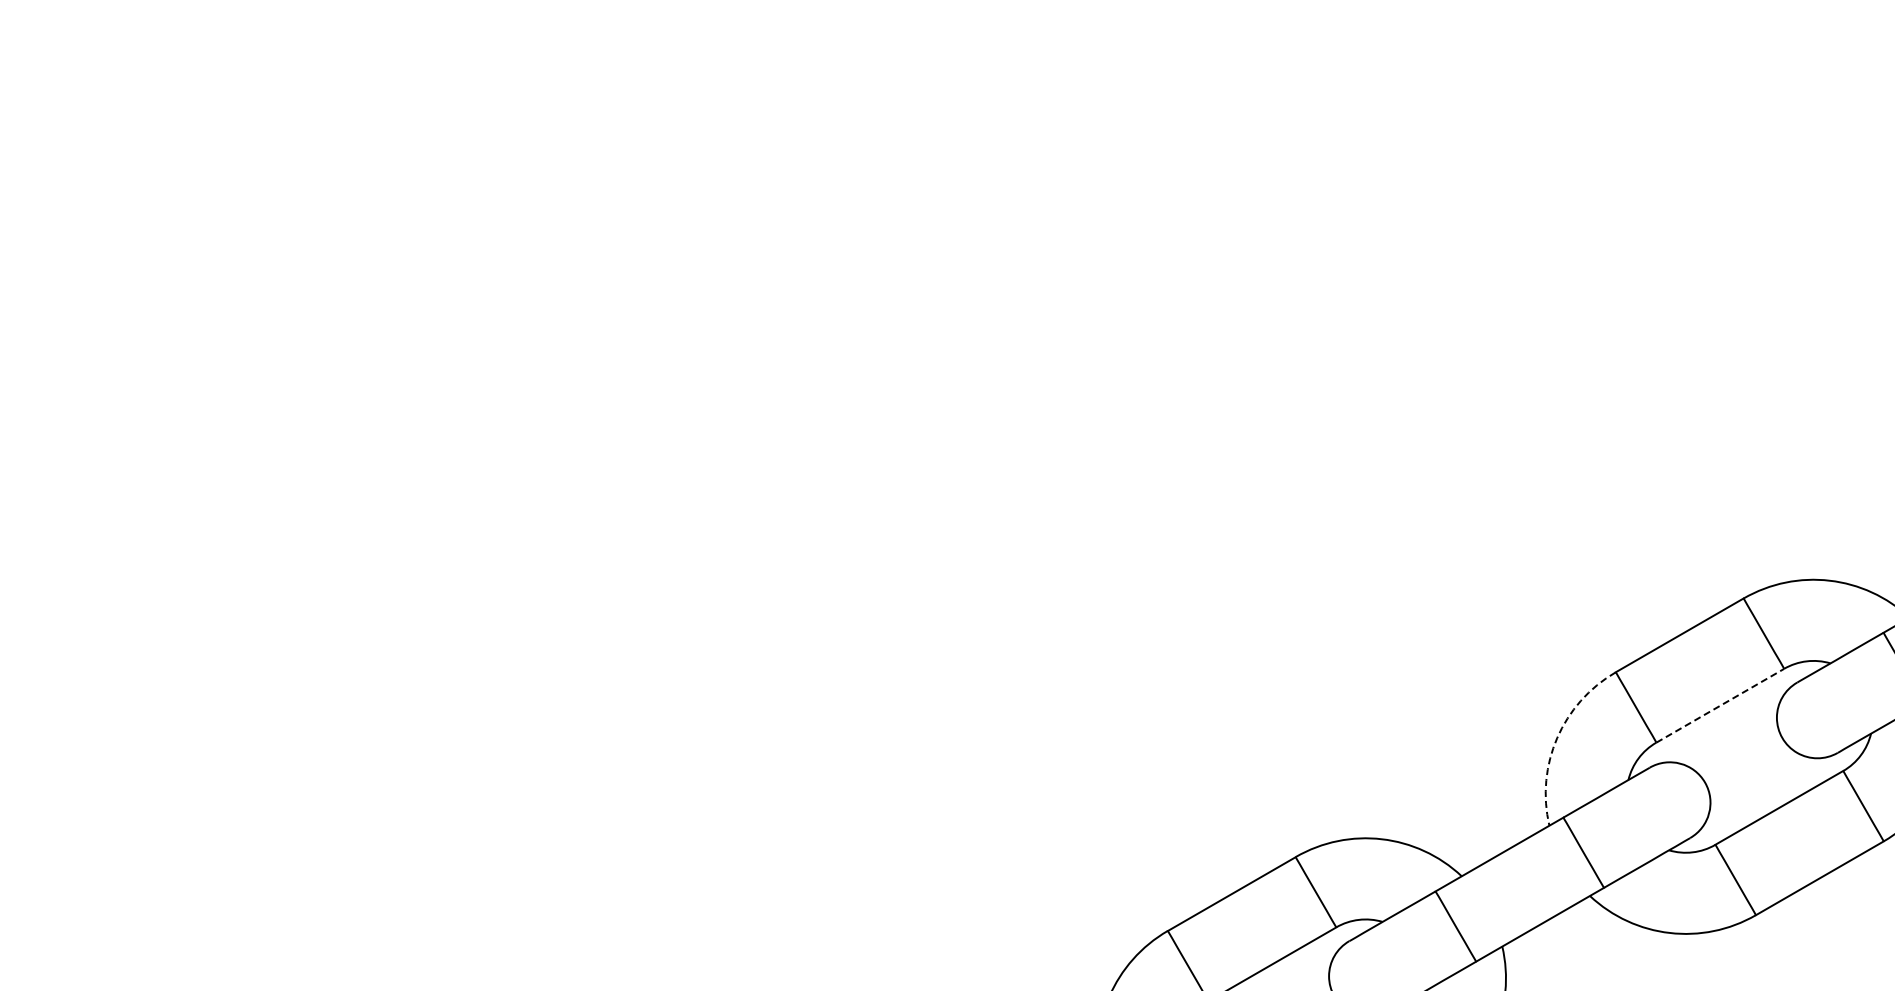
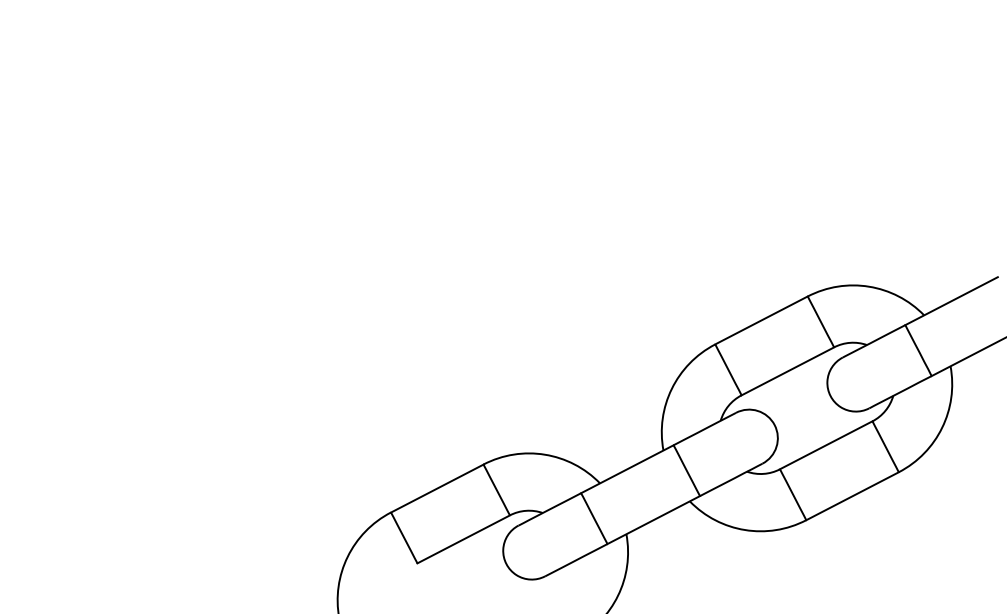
line: (1720, 705) -> (788, 371), dashed -> solid
arc: (1557, 738) -> (671, 389), dashed -> solid

